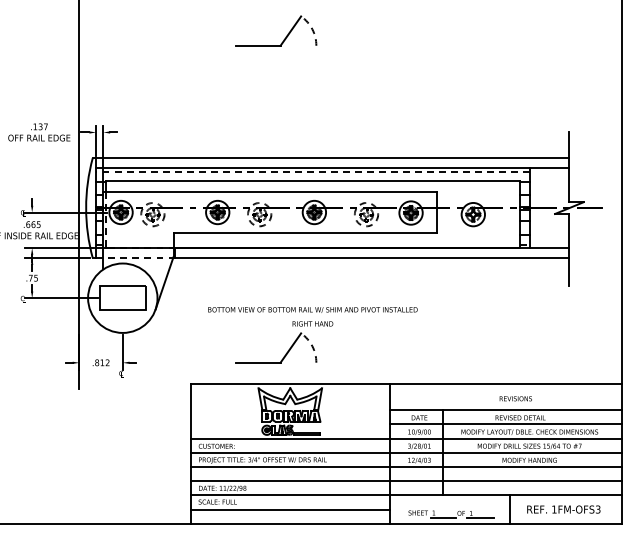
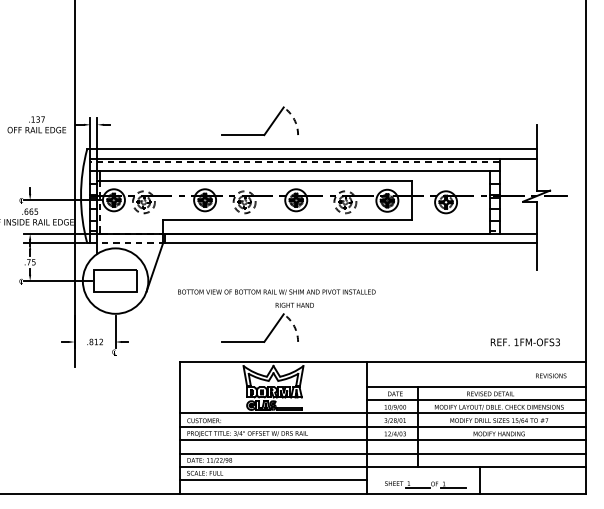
part: (283, 38) -> (267, 128), moved
text: (312, 309) -> (276, 291), moved
text: (516, 398) -> (551, 375), moved
text: (562, 509) -> (524, 342), moved

